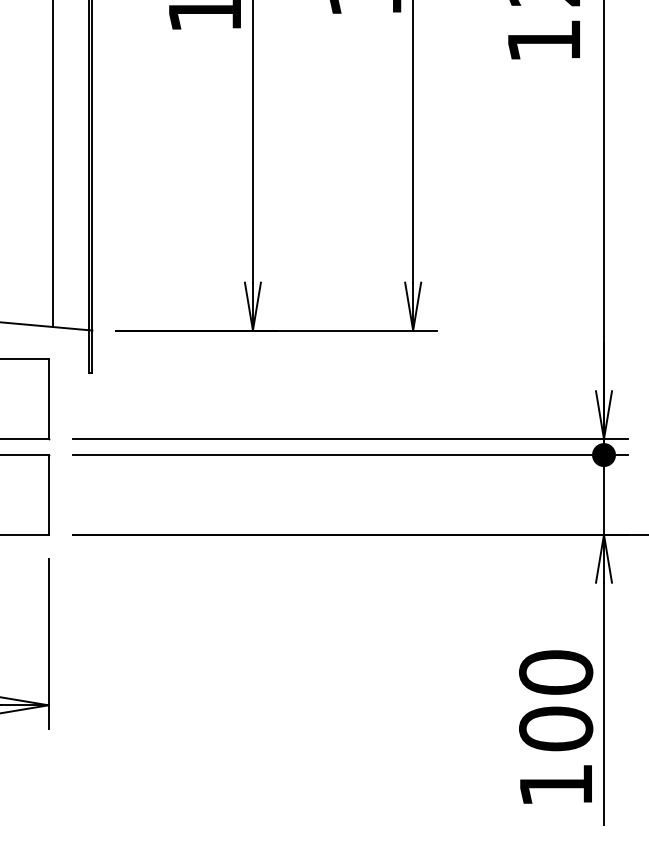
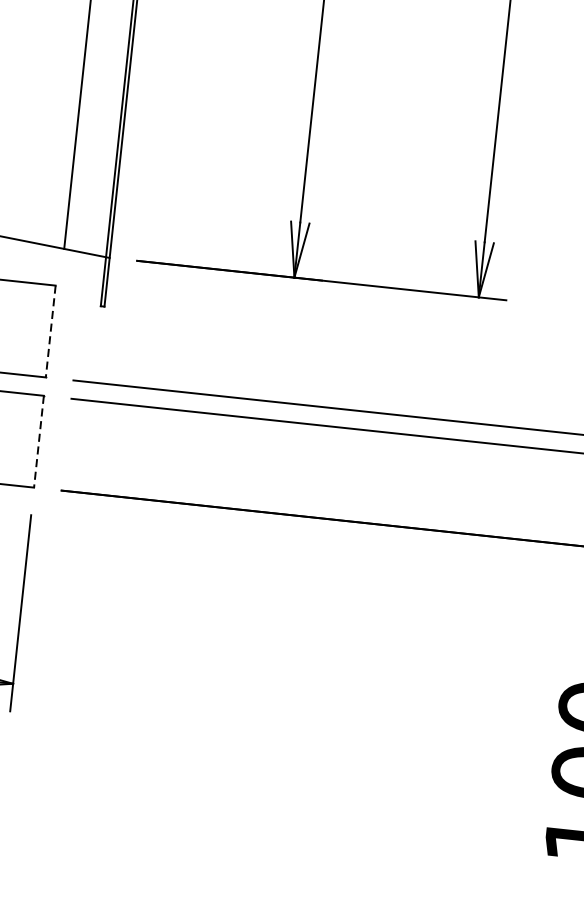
line: (48, 399) -> (50, 331), solid -> dashed
line: (48, 494) -> (38, 441), solid -> dashed

